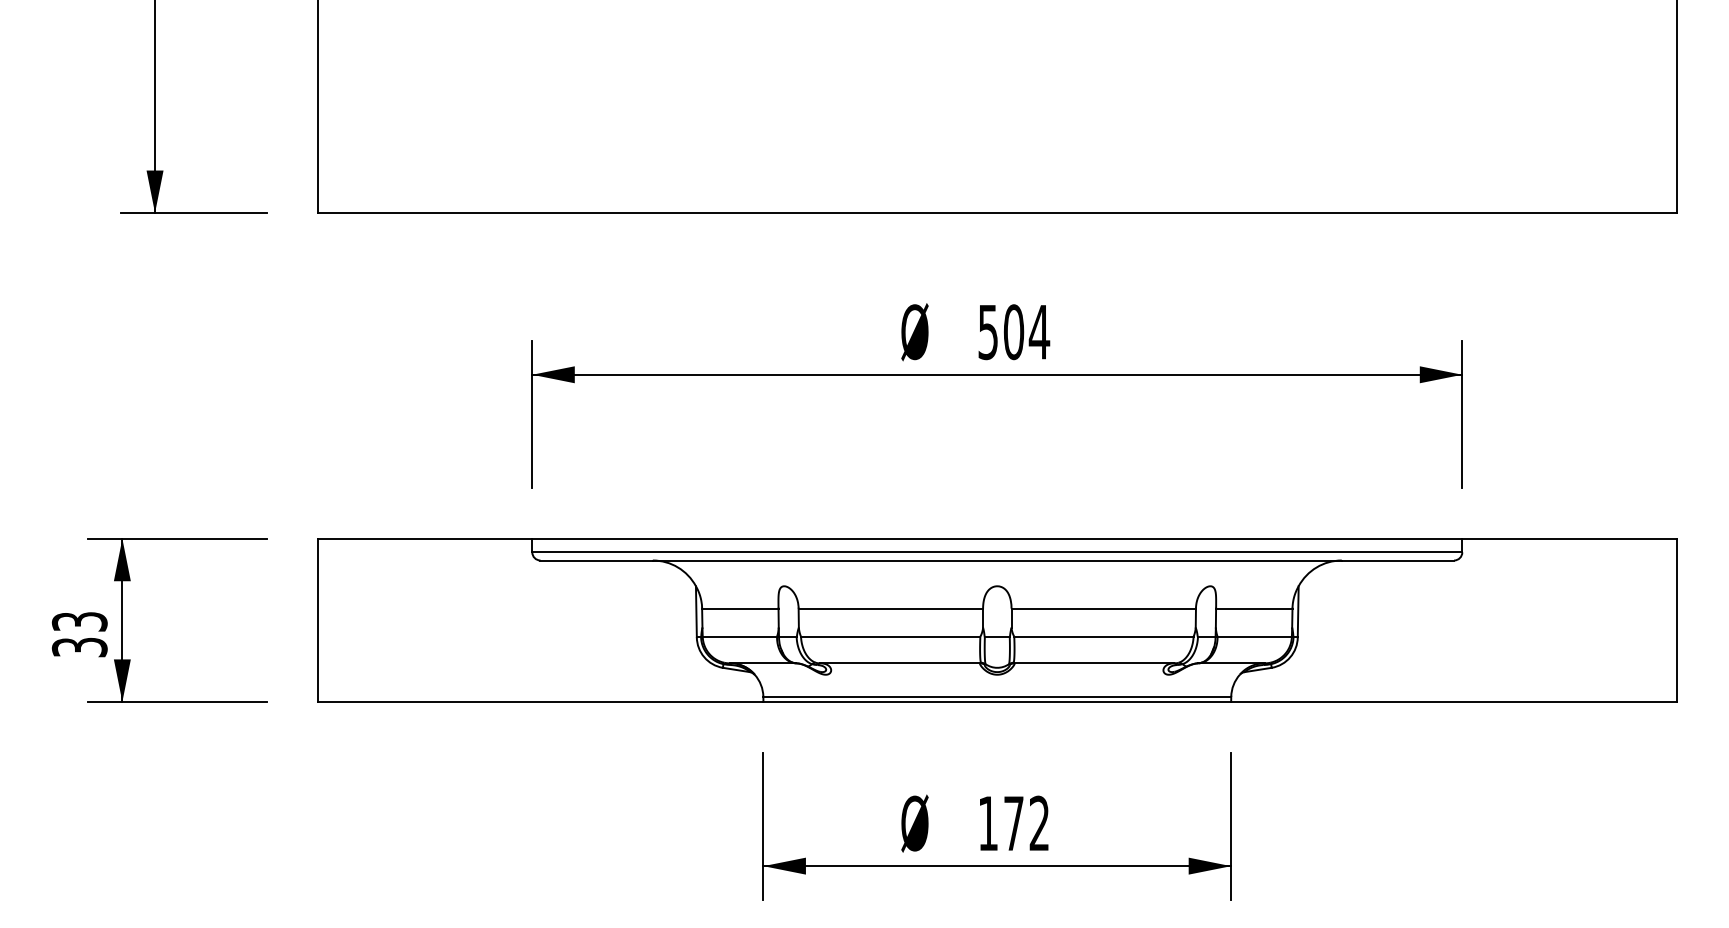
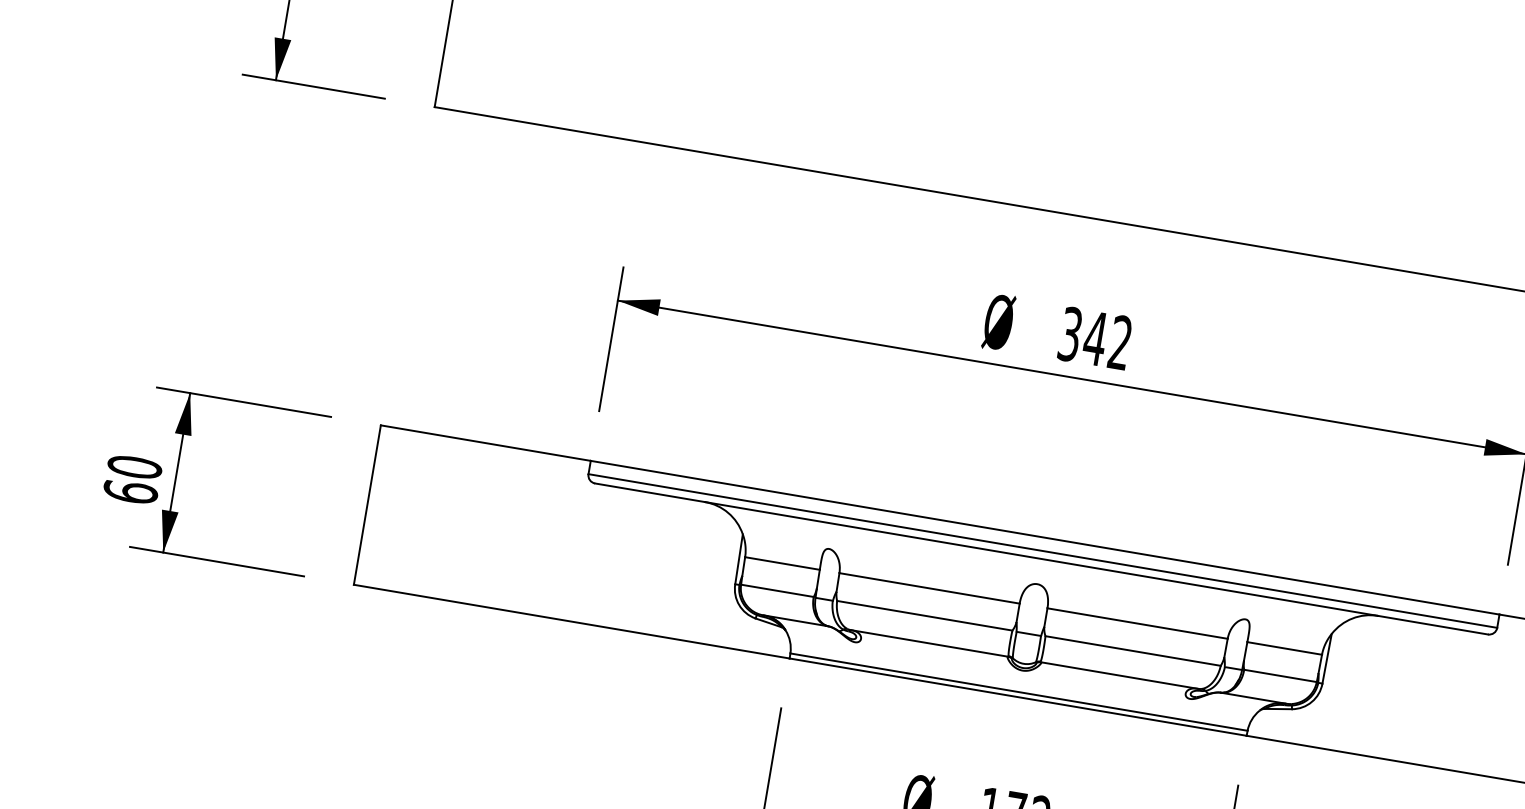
text: (1014, 332) -> (1096, 339), 504 -> 342
text: (79, 634) -> (132, 479), 33 -> 60

